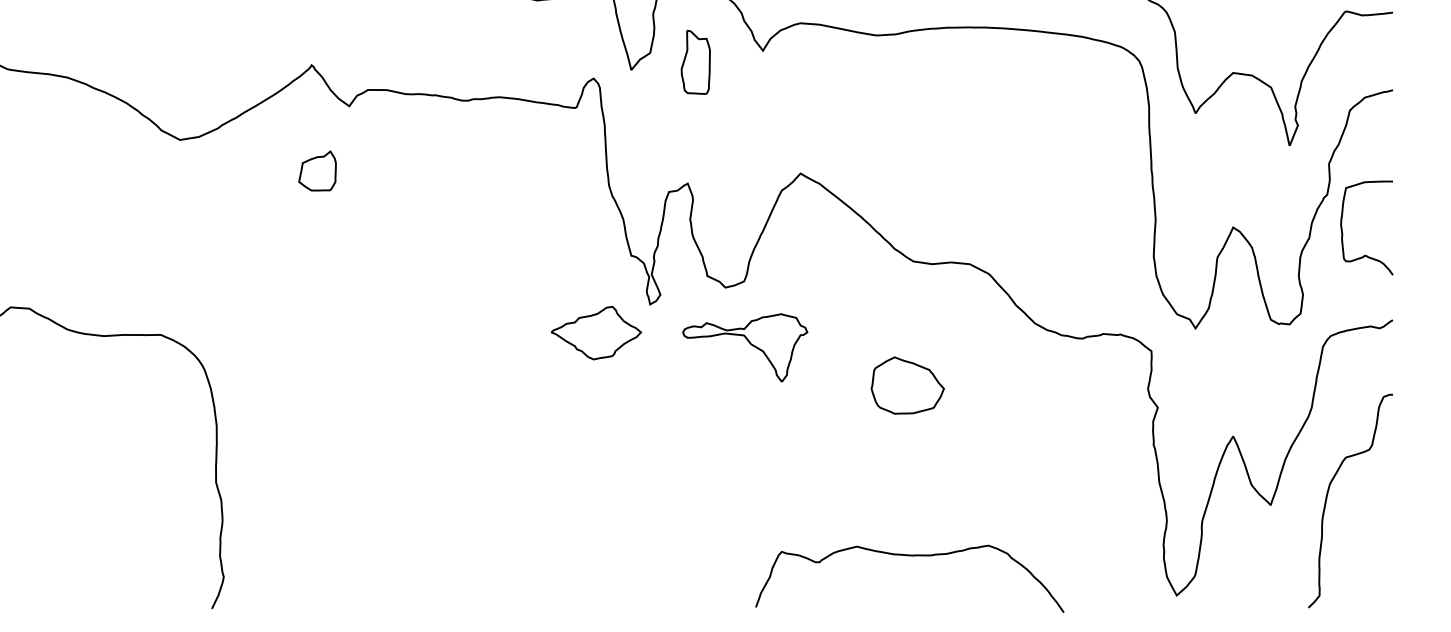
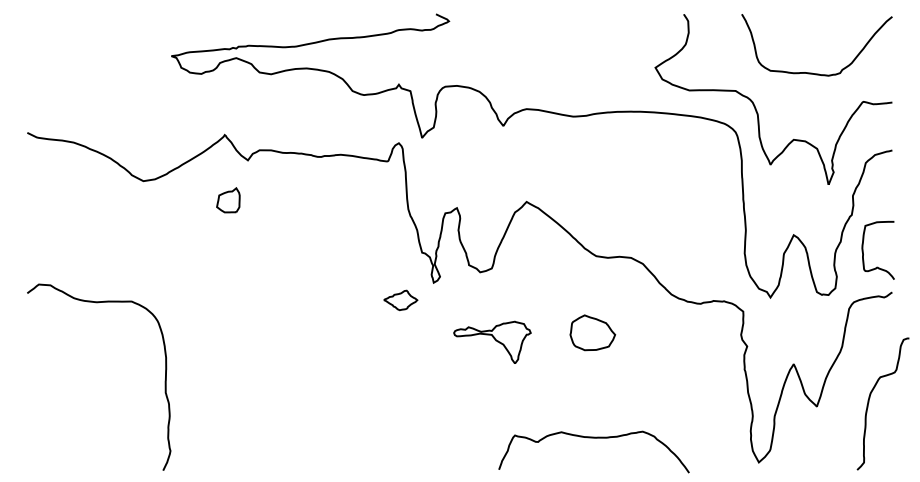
part: (695, 61) -> (461, 132), removed
curve: (1342, 226) -> (863, 249), moved
part: (596, 333) -> (400, 300), size x0.6
part: (745, 346) -> (492, 341), moved
curve: (1329, 491) -> (870, 398), moved

